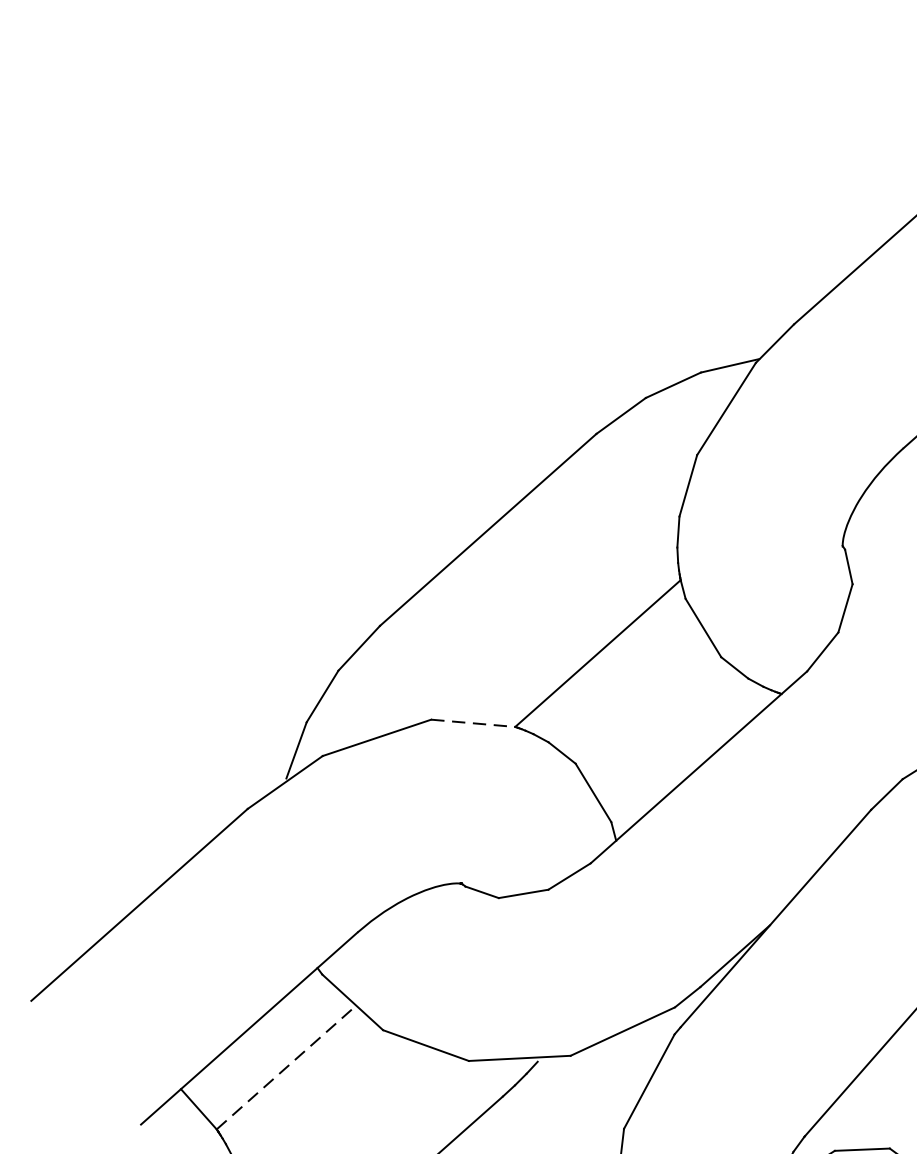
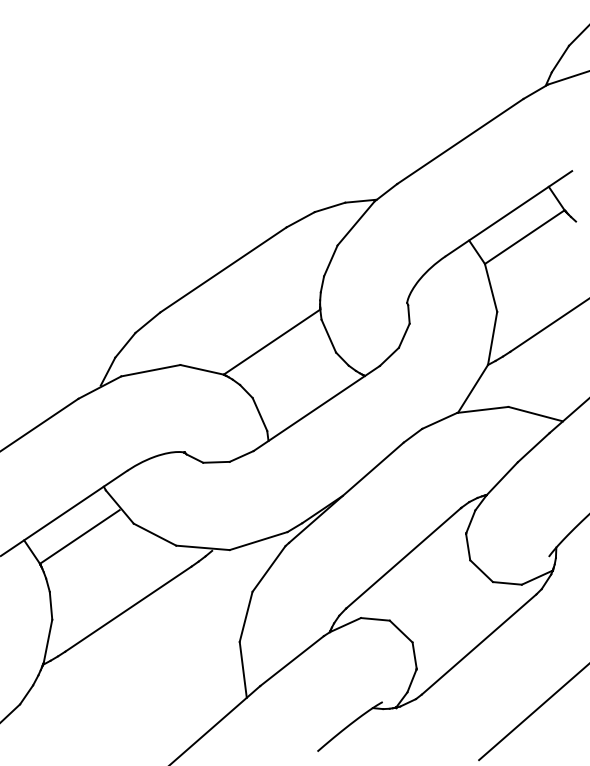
line: (473, 722) -> (202, 369), dashed -> solid
line: (286, 1067) -> (80, 536), dashed -> solid

